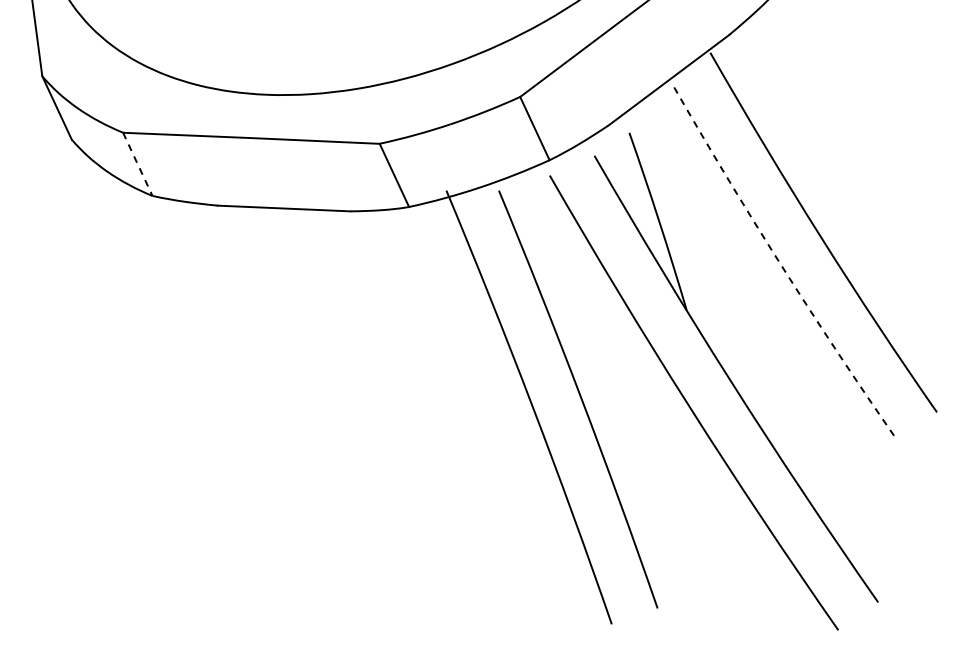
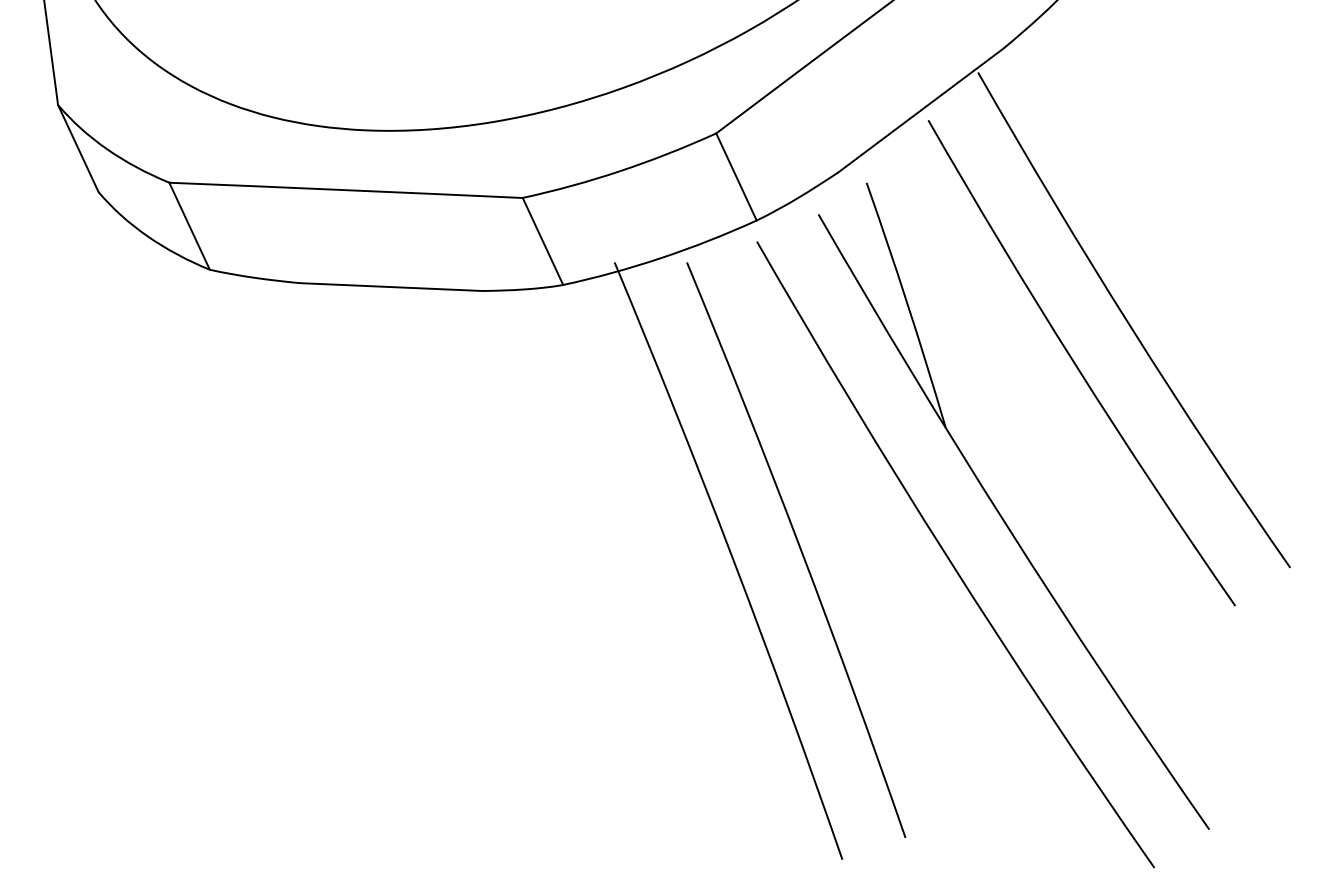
line: (137, 164) -> (189, 226), dashed -> solid
arc: (781, 266) -> (1076, 366), dashed -> solid

